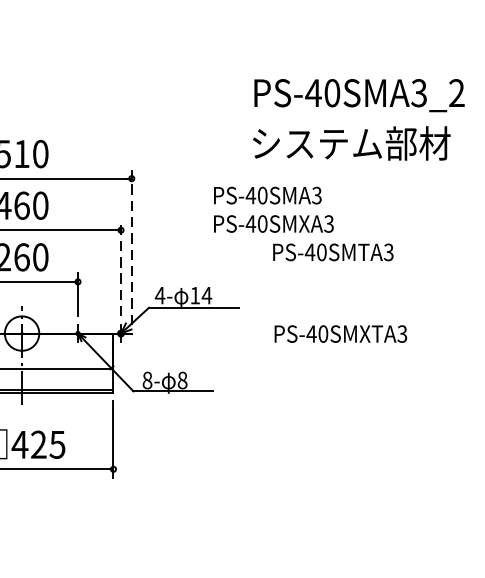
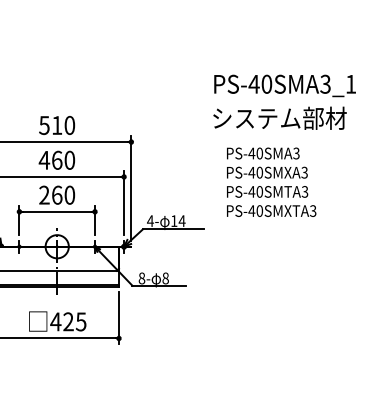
text: (456, 91) -> (350, 83), PS-40SMA3_2 -> PS-40SMA3_1
text: (274, 208) -> (267, 162), moved
line: (131, 247) -> (131, 188), dashed -> solid
line: (121, 268) -> (124, 202), dashed -> solid
text: (340, 333) -> (271, 210), moved

